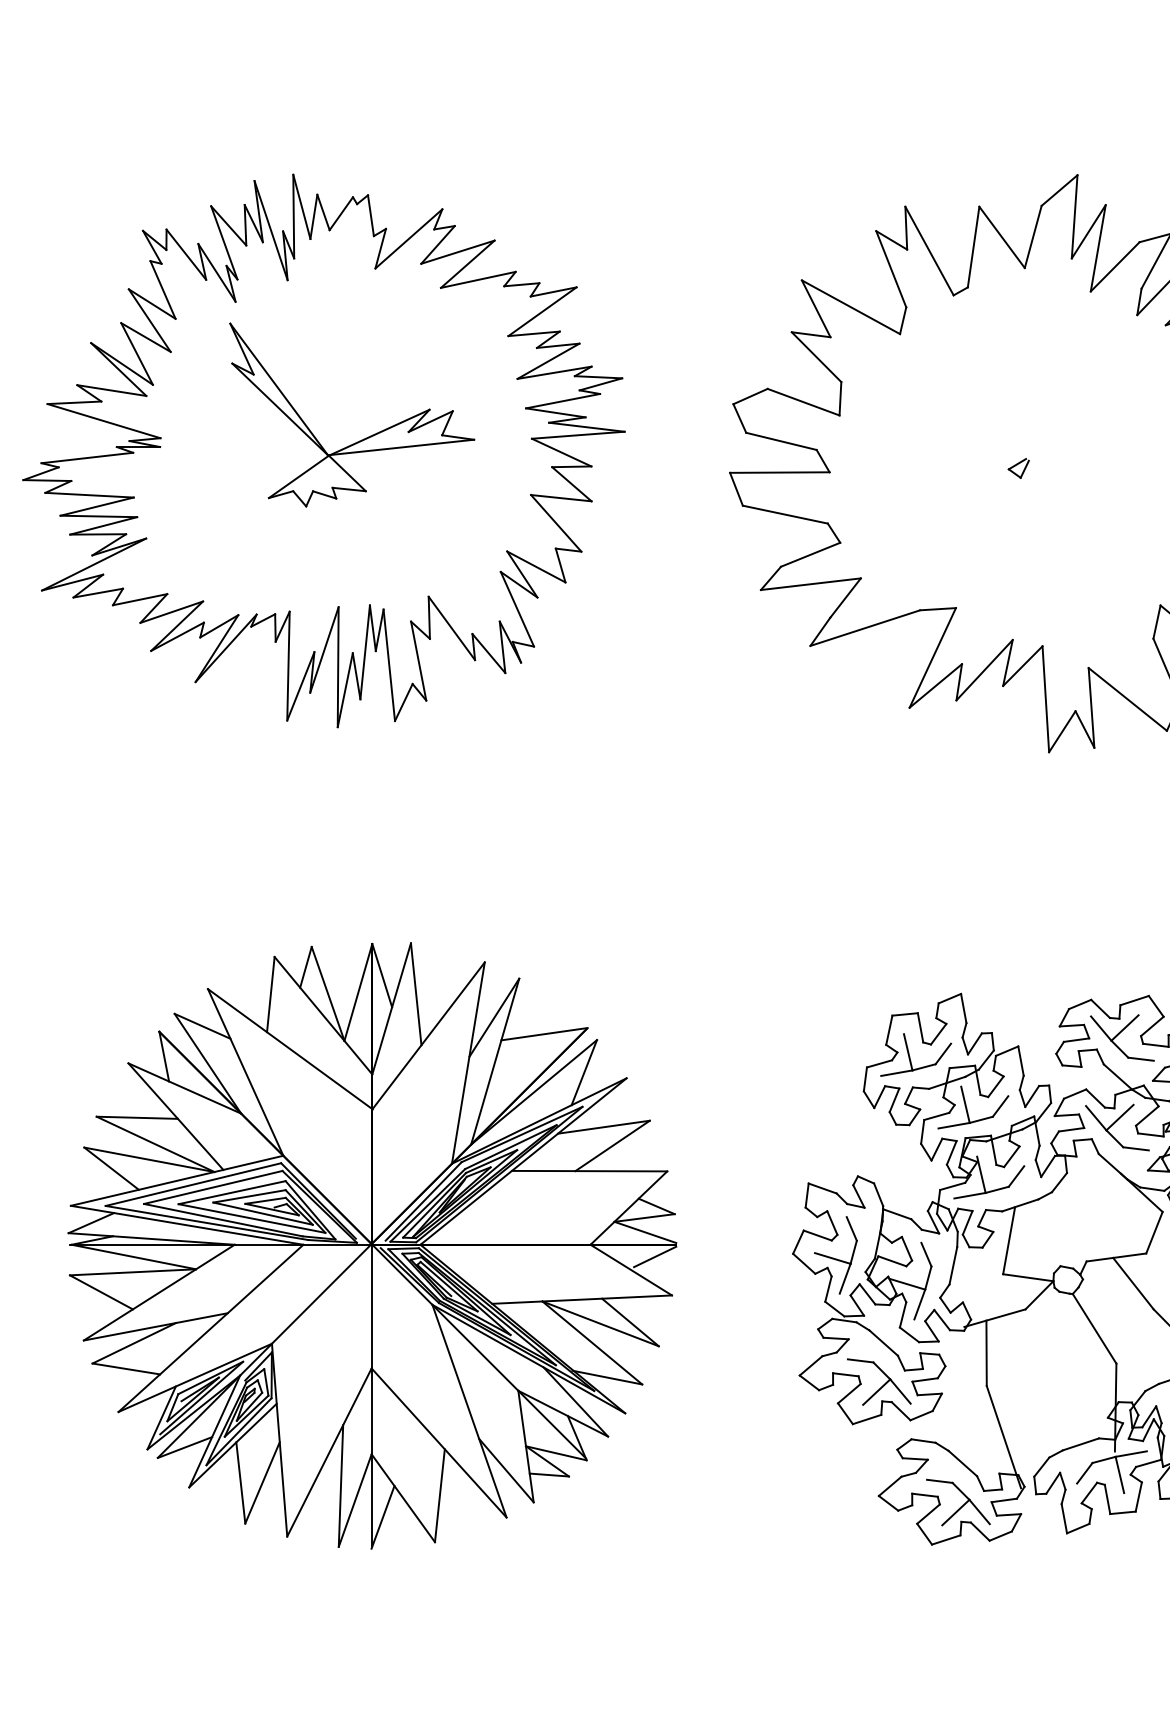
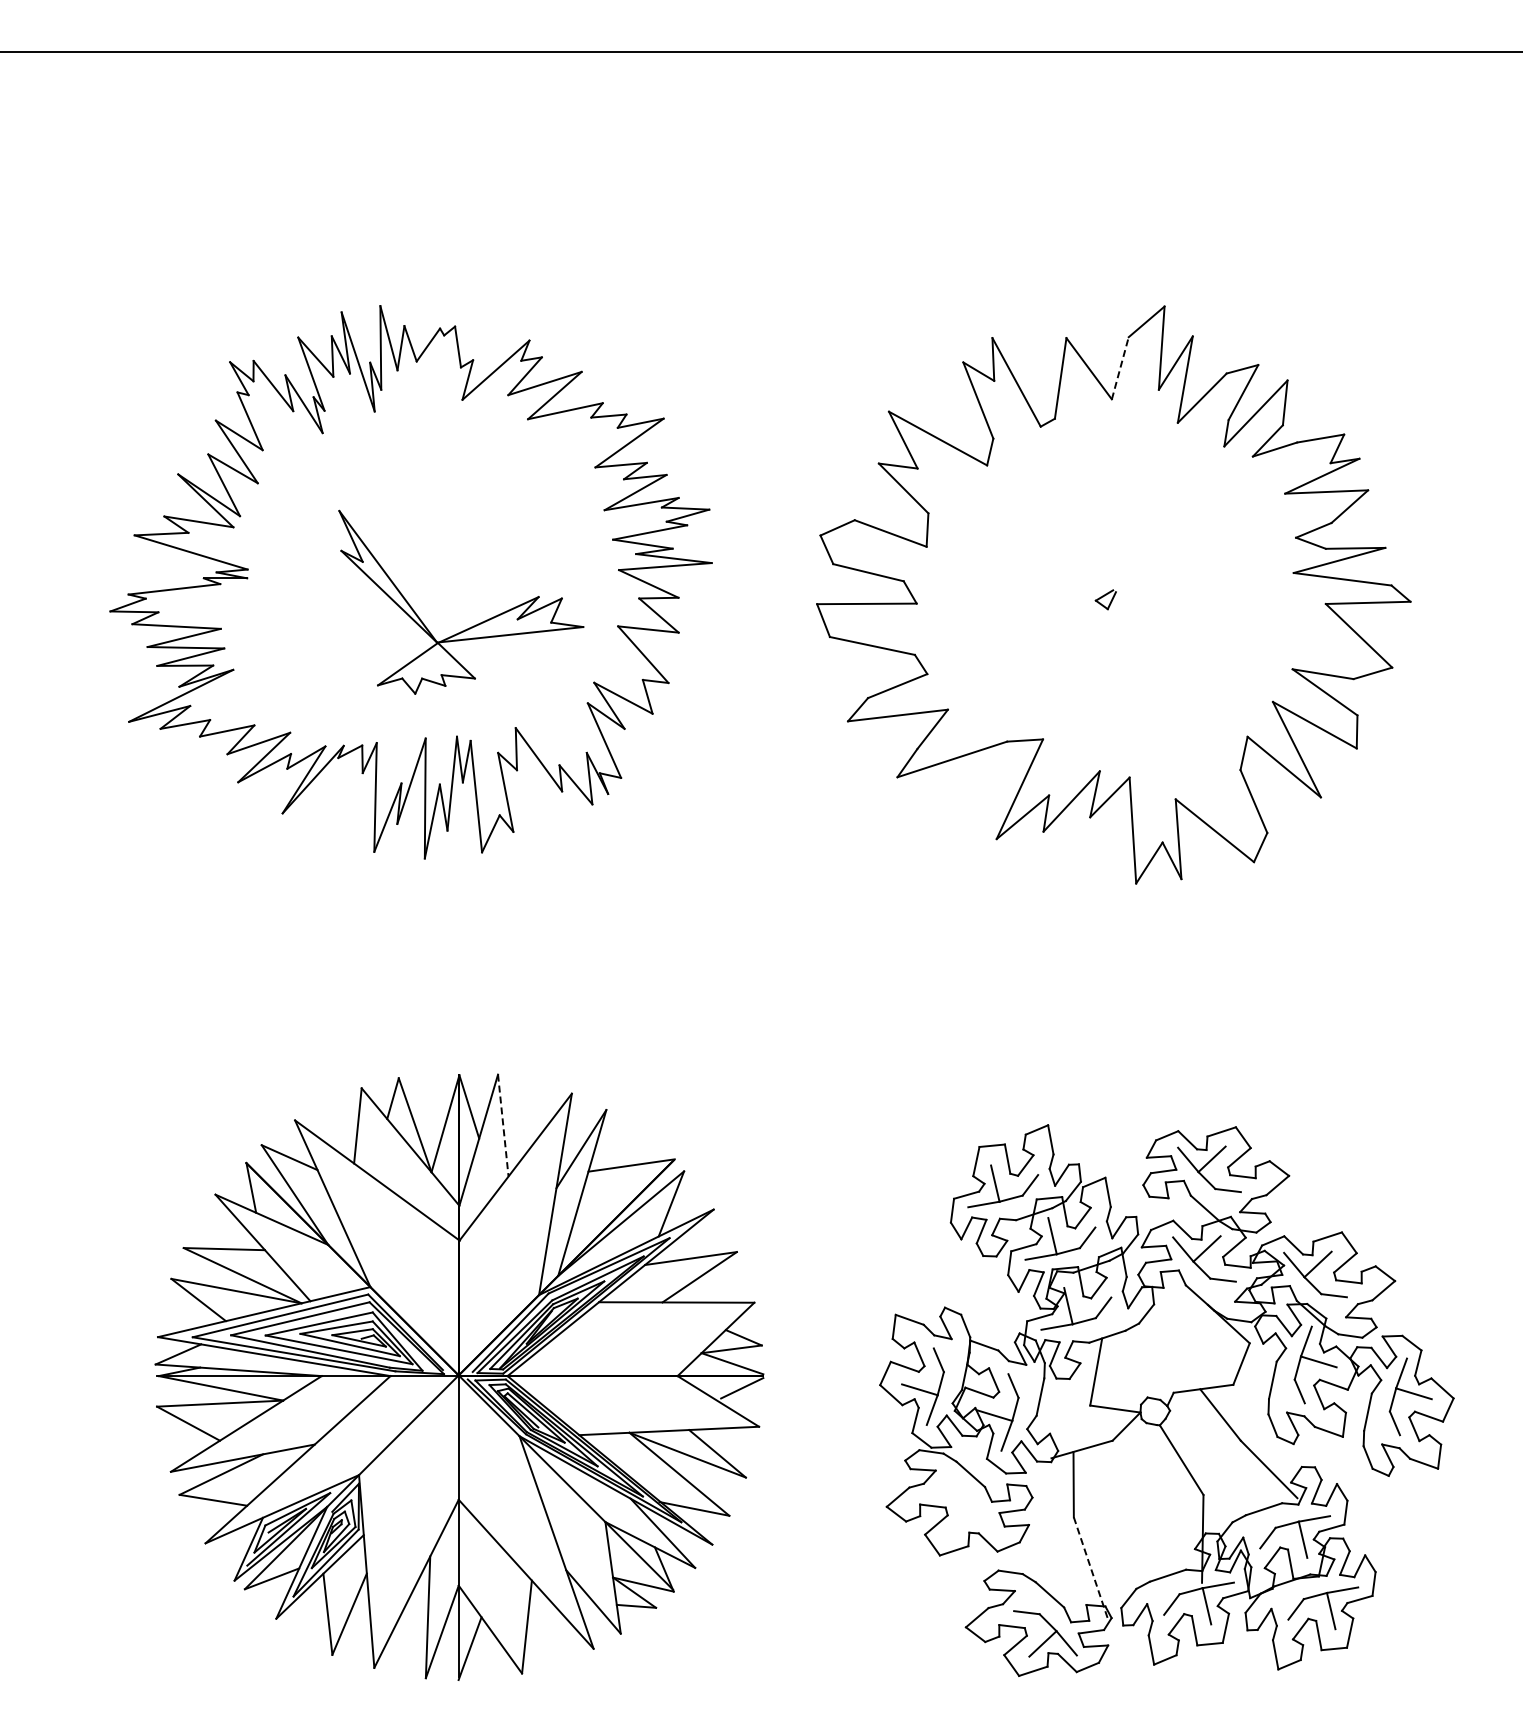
line: (1033, 236) -> (1120, 367), solid -> dashed
part: (364, 438) -> (473, 625), moved
line: (416, 995) -> (503, 1126), solid -> dashed
part: (879, 1382) -> (966, 1513), removed
line: (1003, 1437) -> (1090, 1568), solid -> dashed

